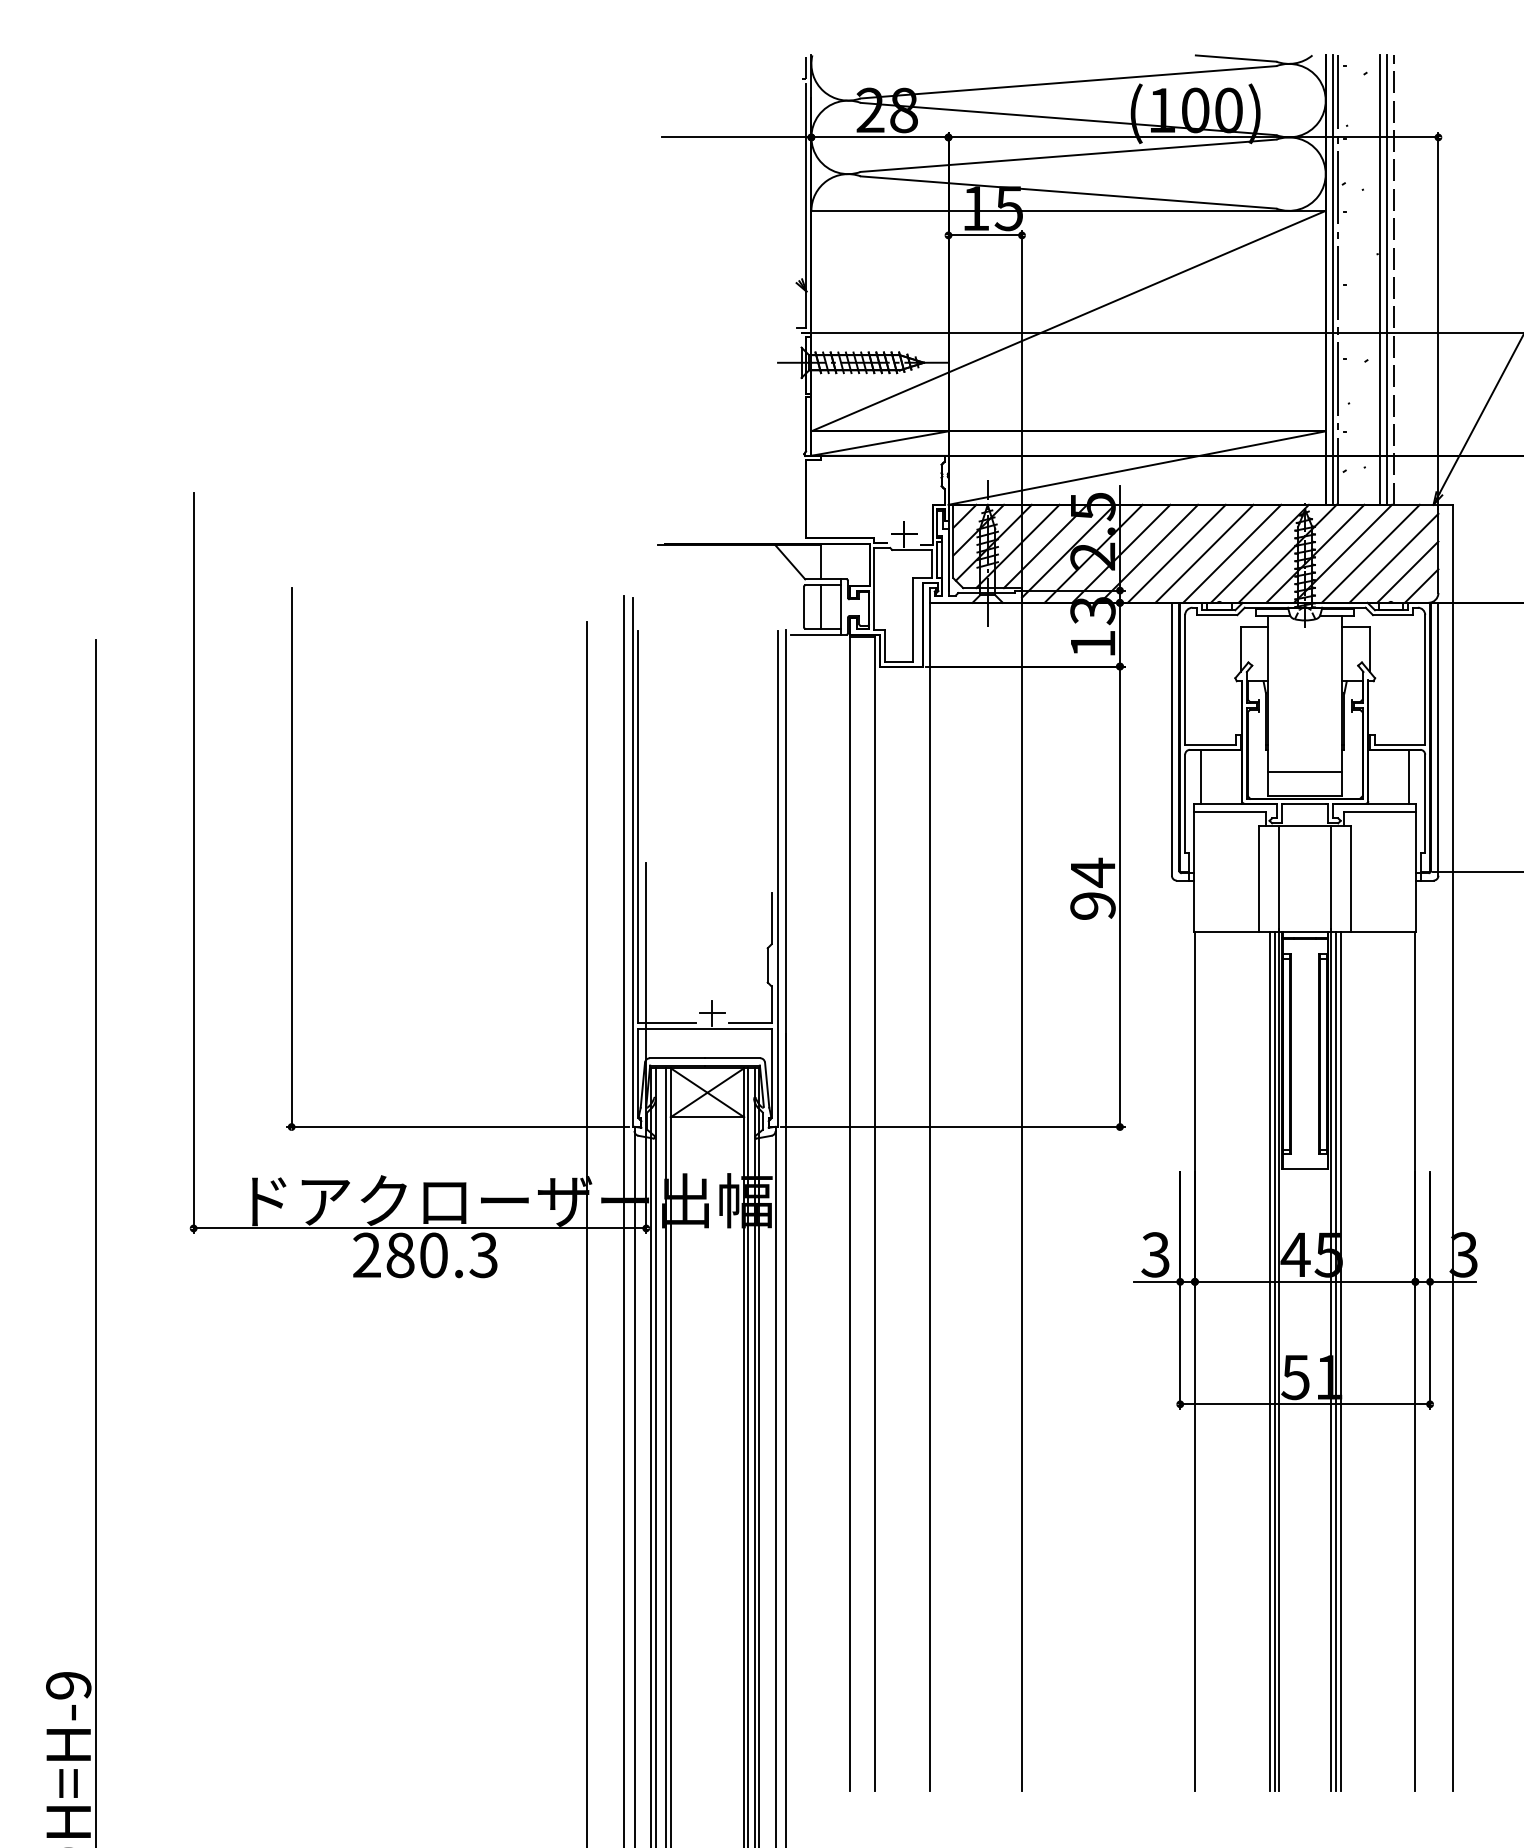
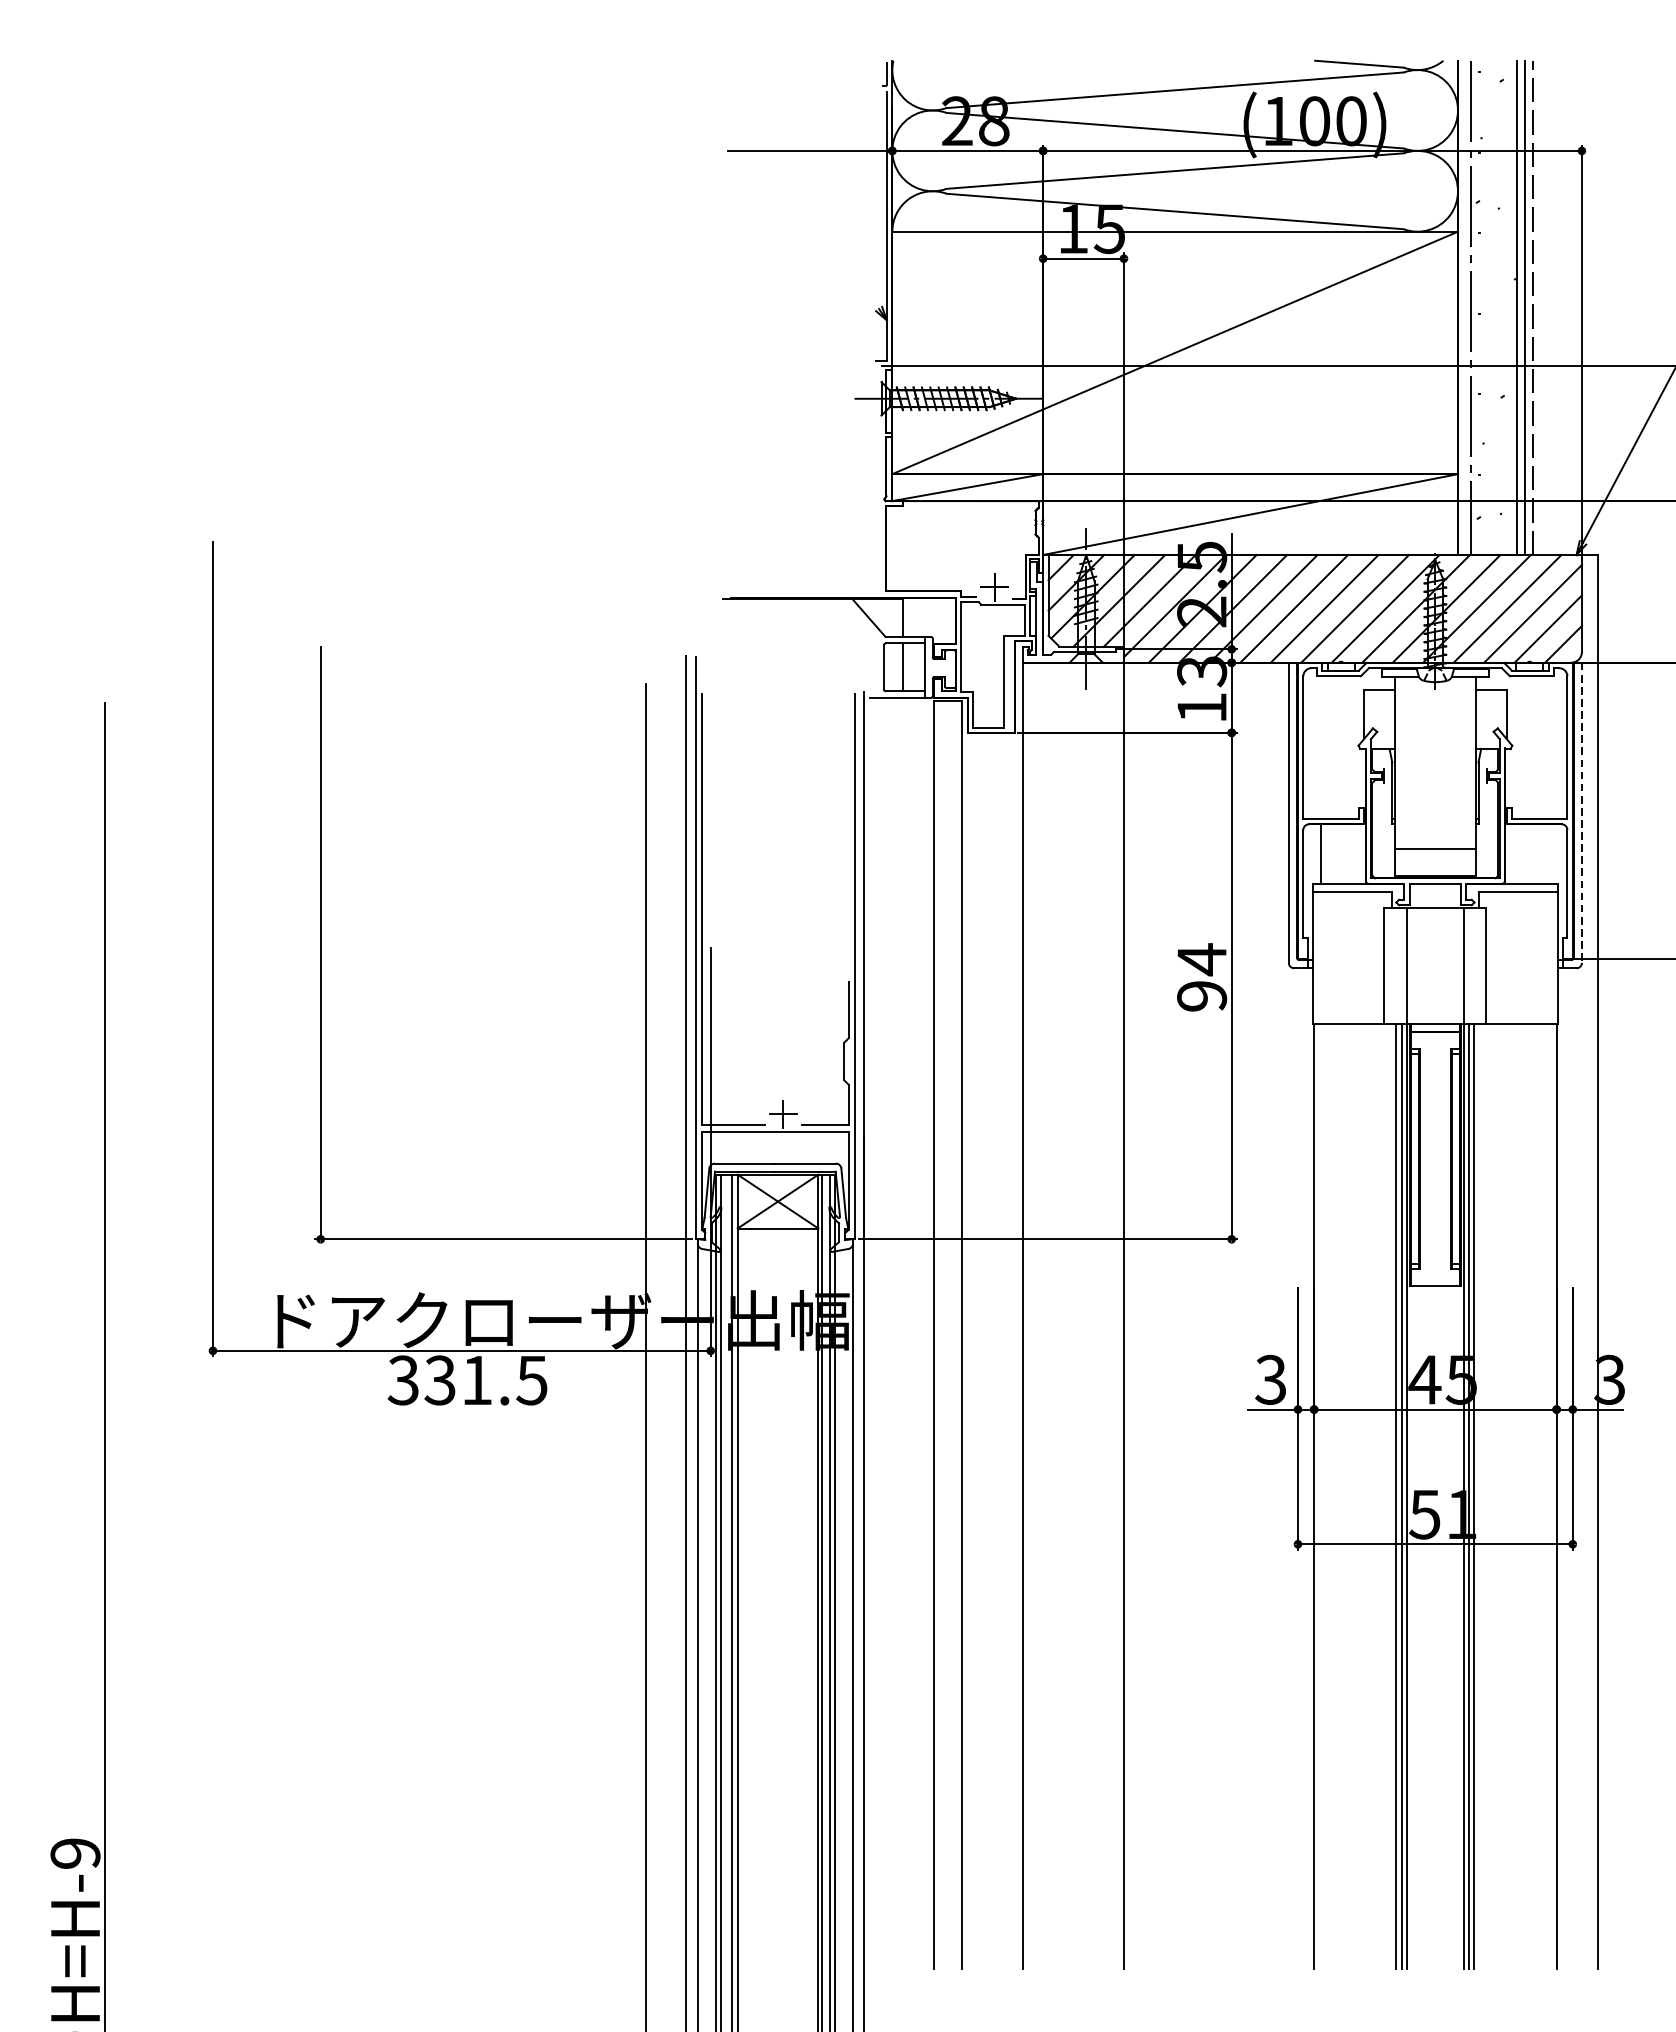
line: (1333, 279) -> (1466, 307), removed
line: (1438, 739) -> (1582, 813), solid -> dashed
line: (1409, 776) -> (1550, 853), removed
text: (424, 1255) -> (466, 1380), 280.3 -> 331.5

